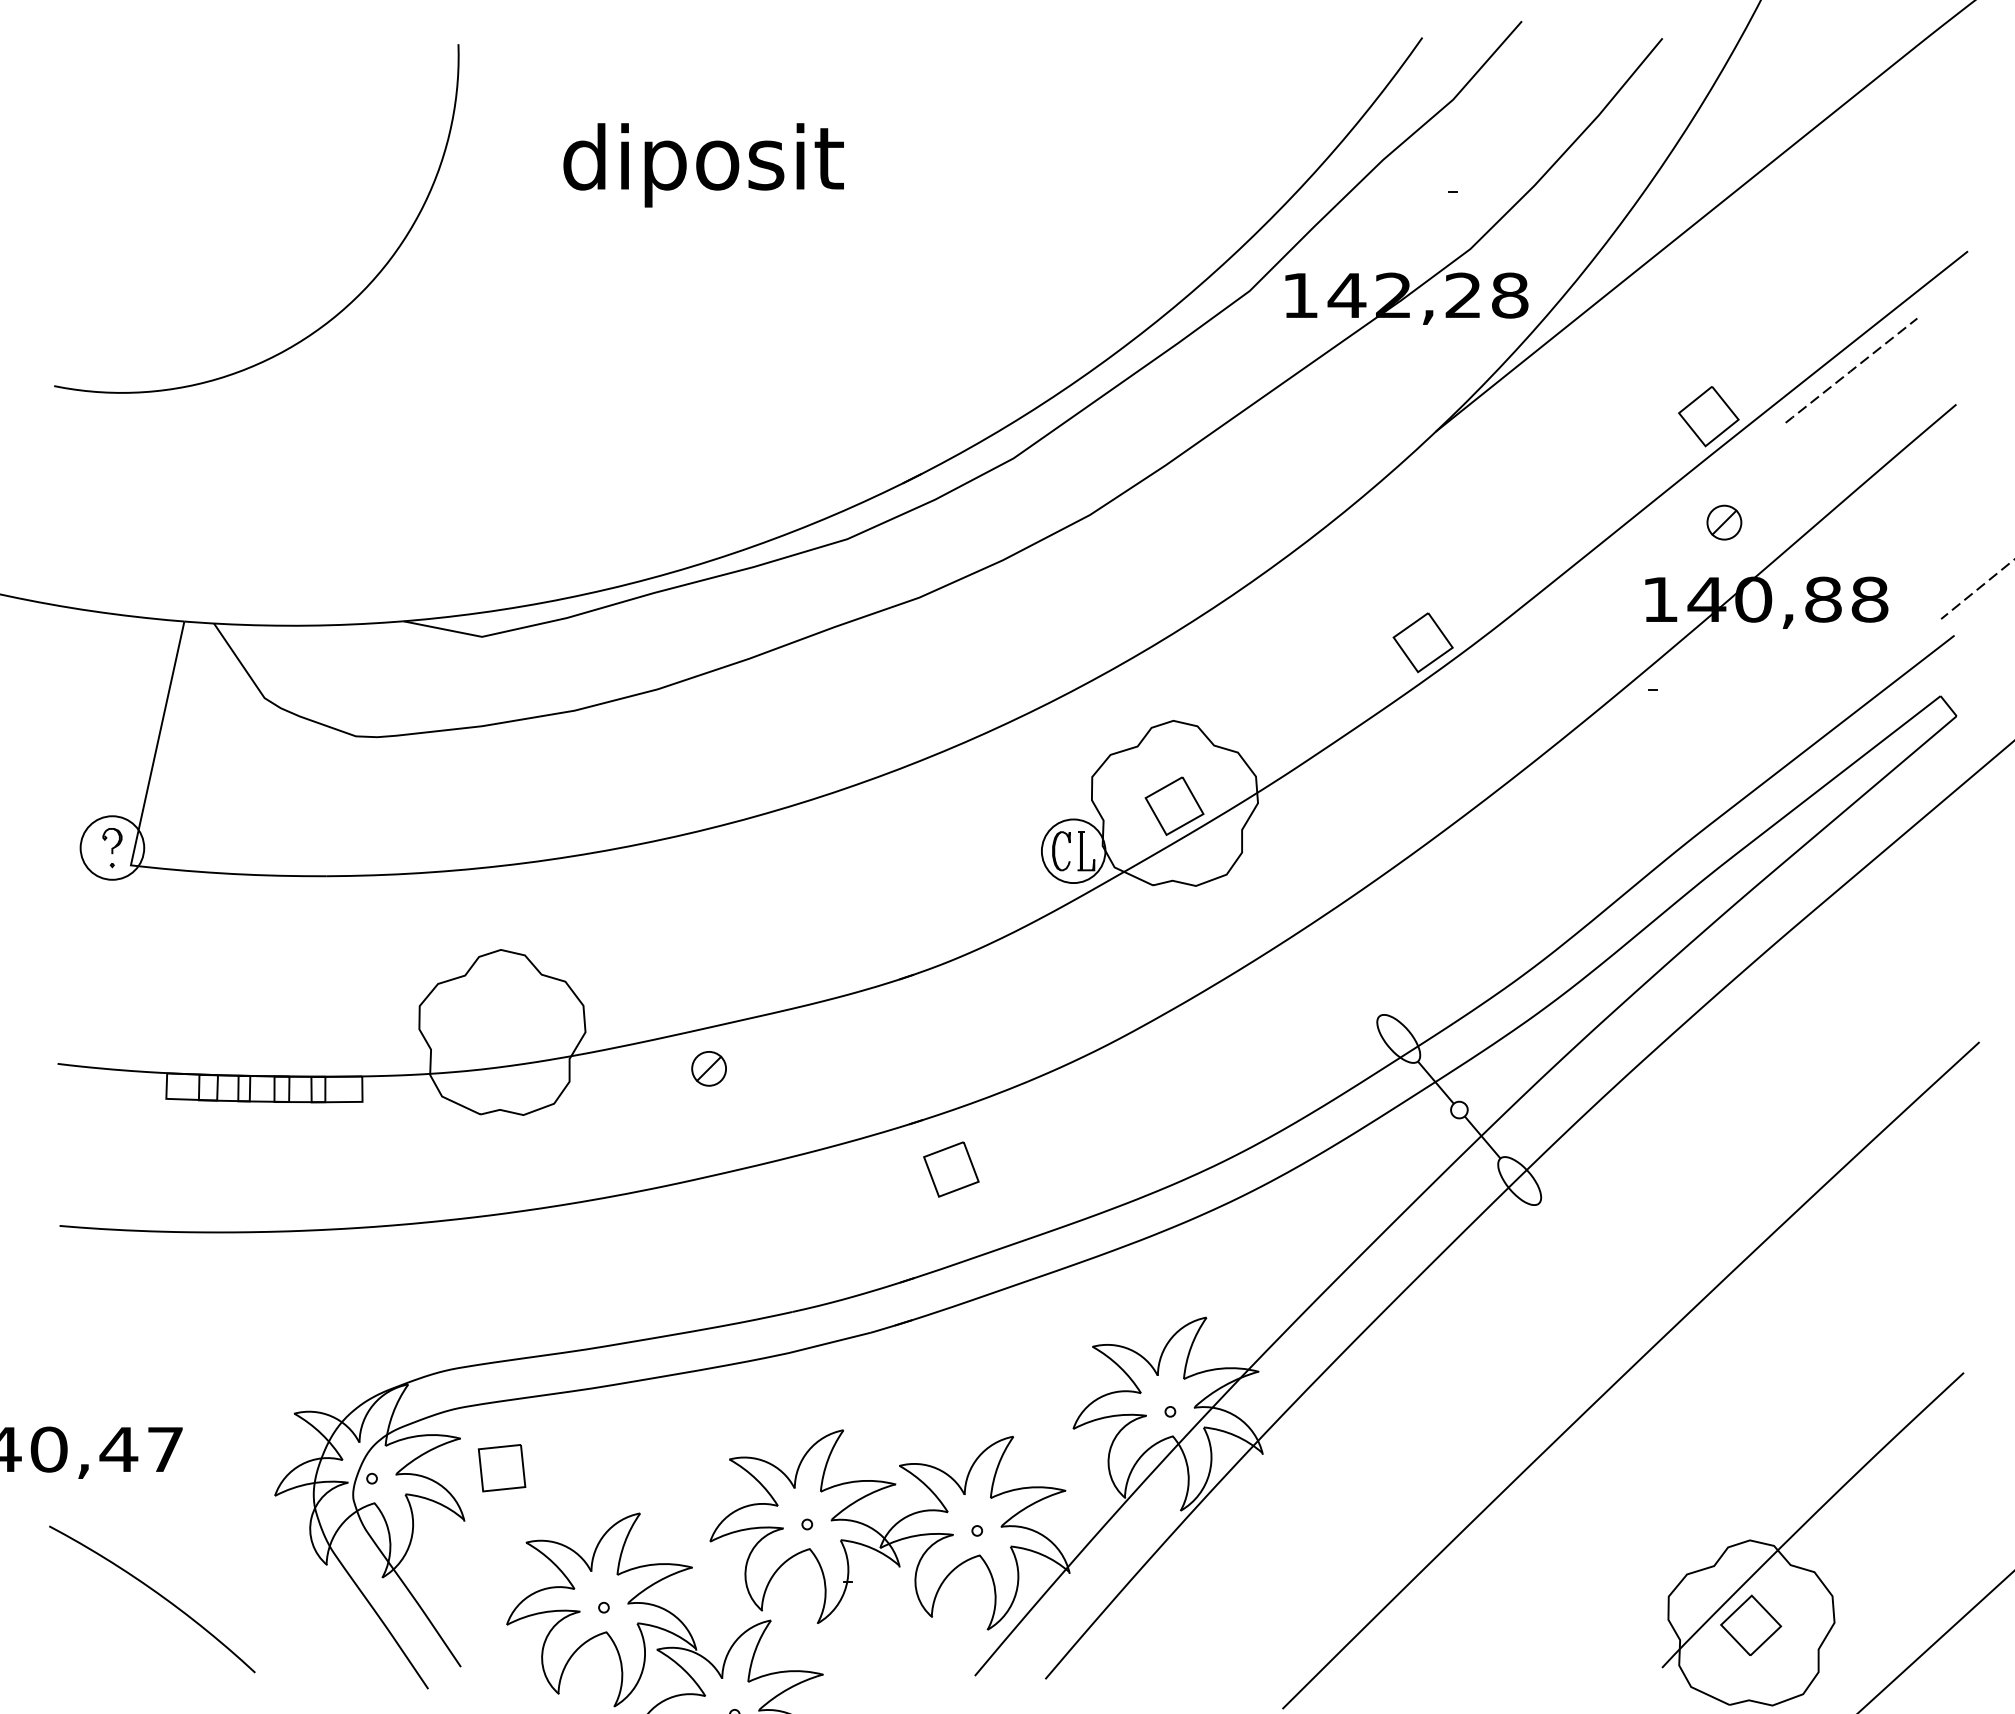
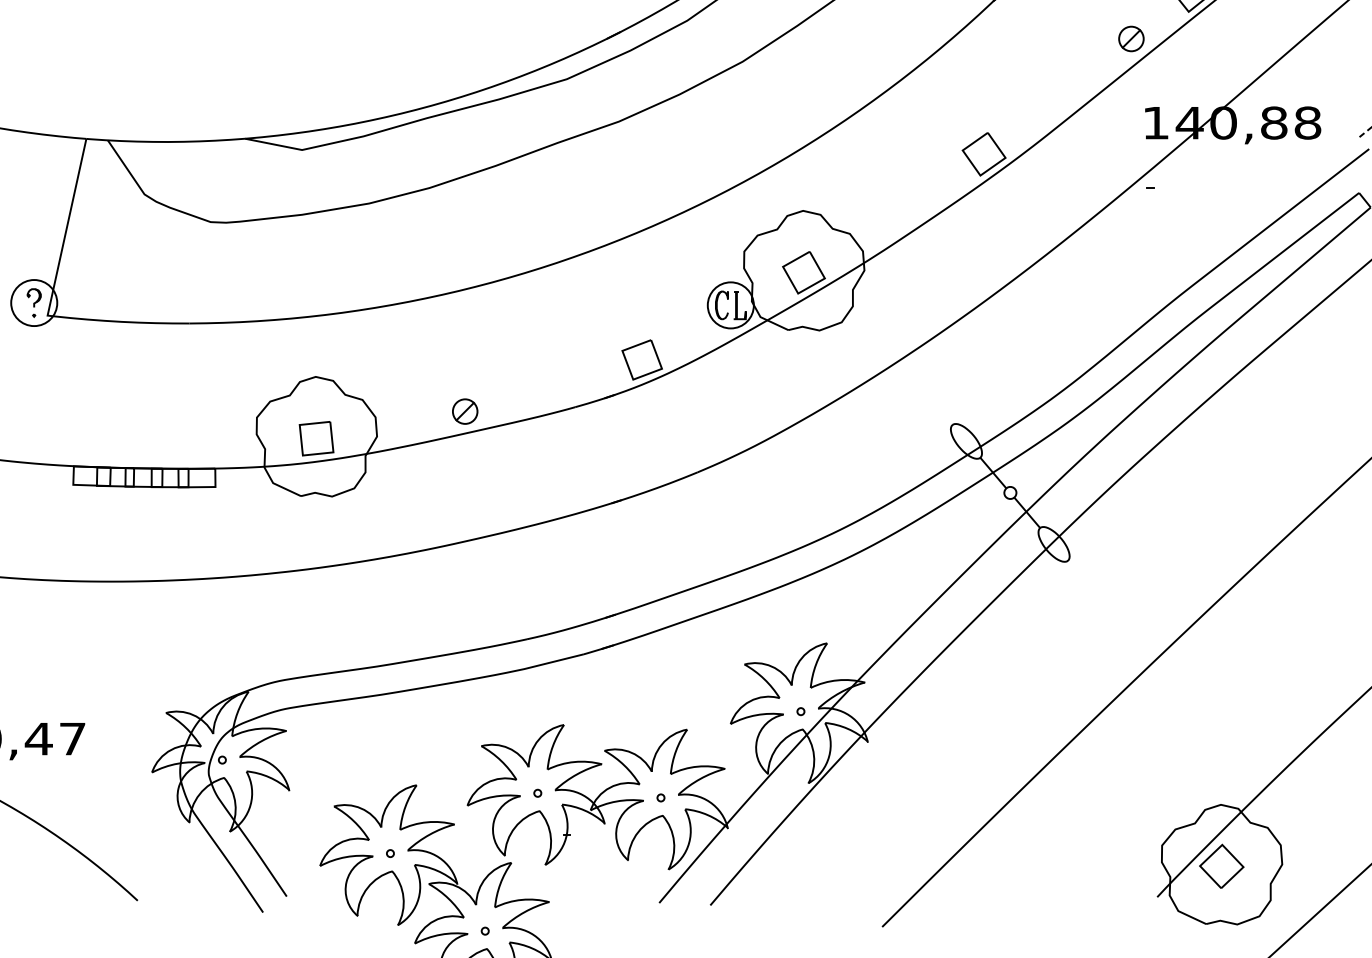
part: (1724, 522) -> (1131, 38), moved
part: (708, 1068) -> (464, 411), moved
part: (951, 1169) -> (642, 359), moved
part: (502, 1468) -> (316, 438), moved

